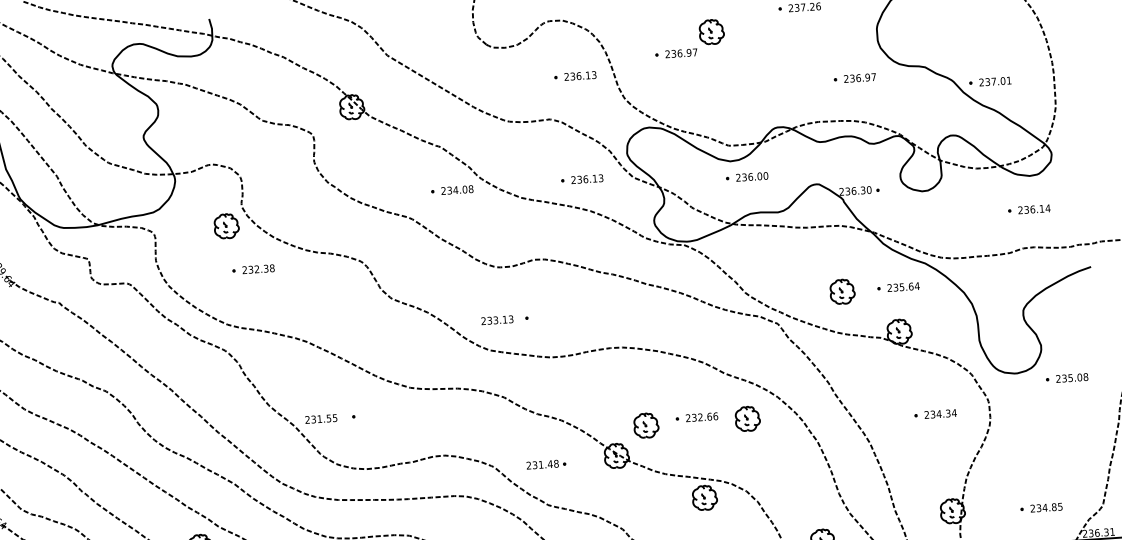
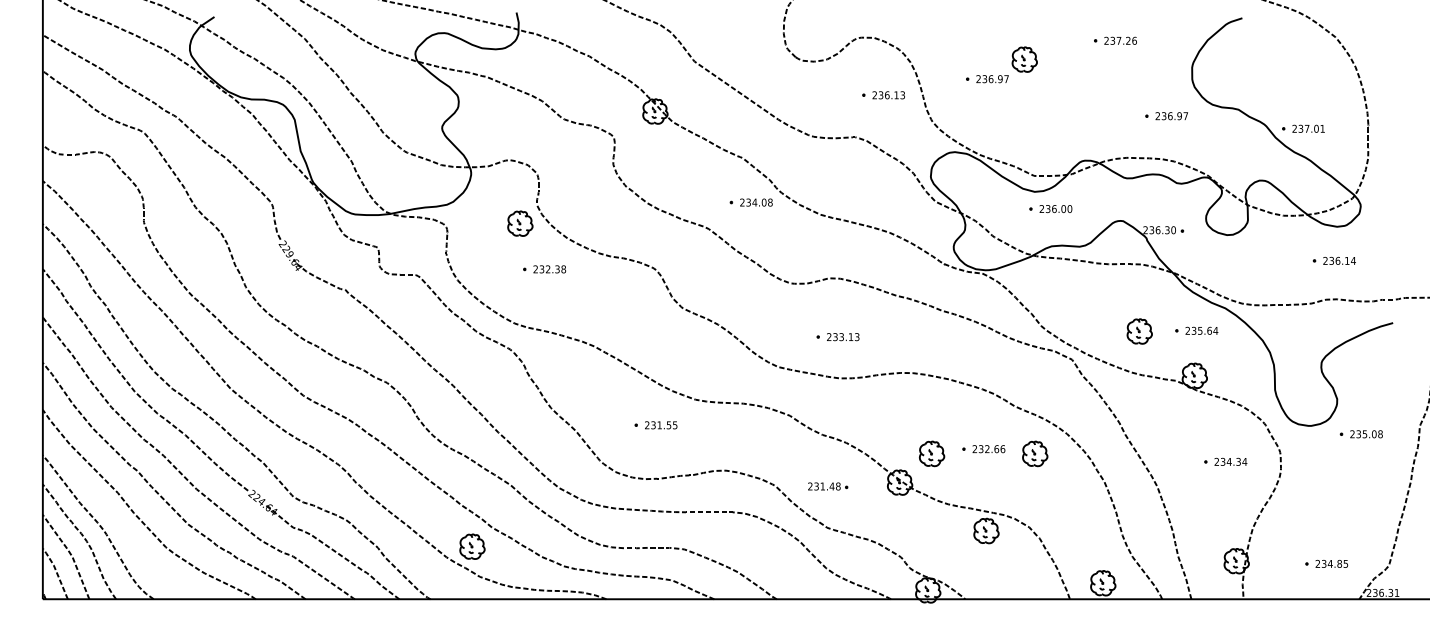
part: (582, 179) -> (883, 200), removed
text: (497, 320) -> (843, 337), moved
text: (321, 419) -> (661, 425), moved

